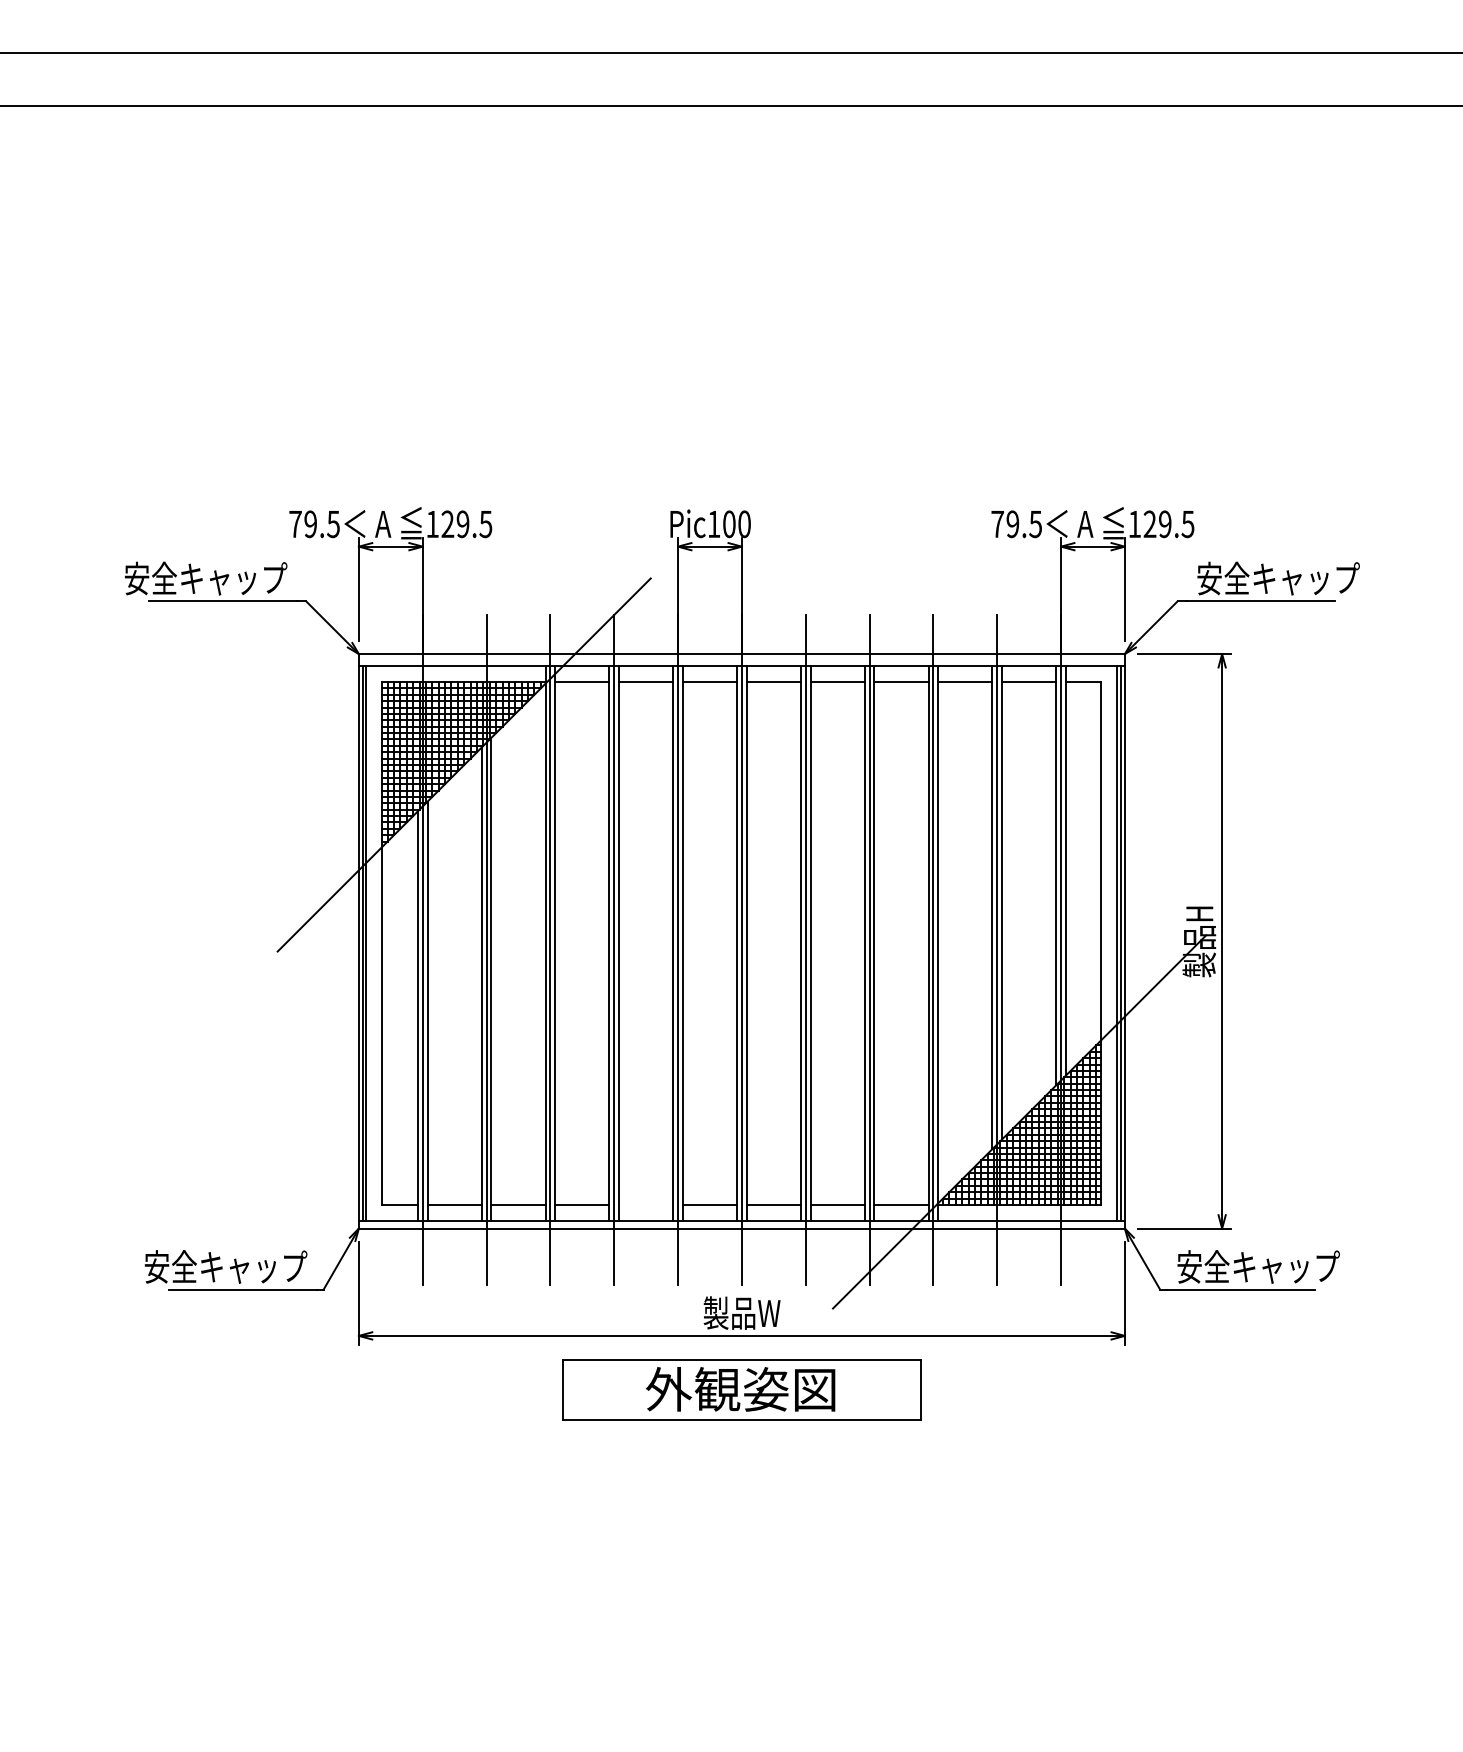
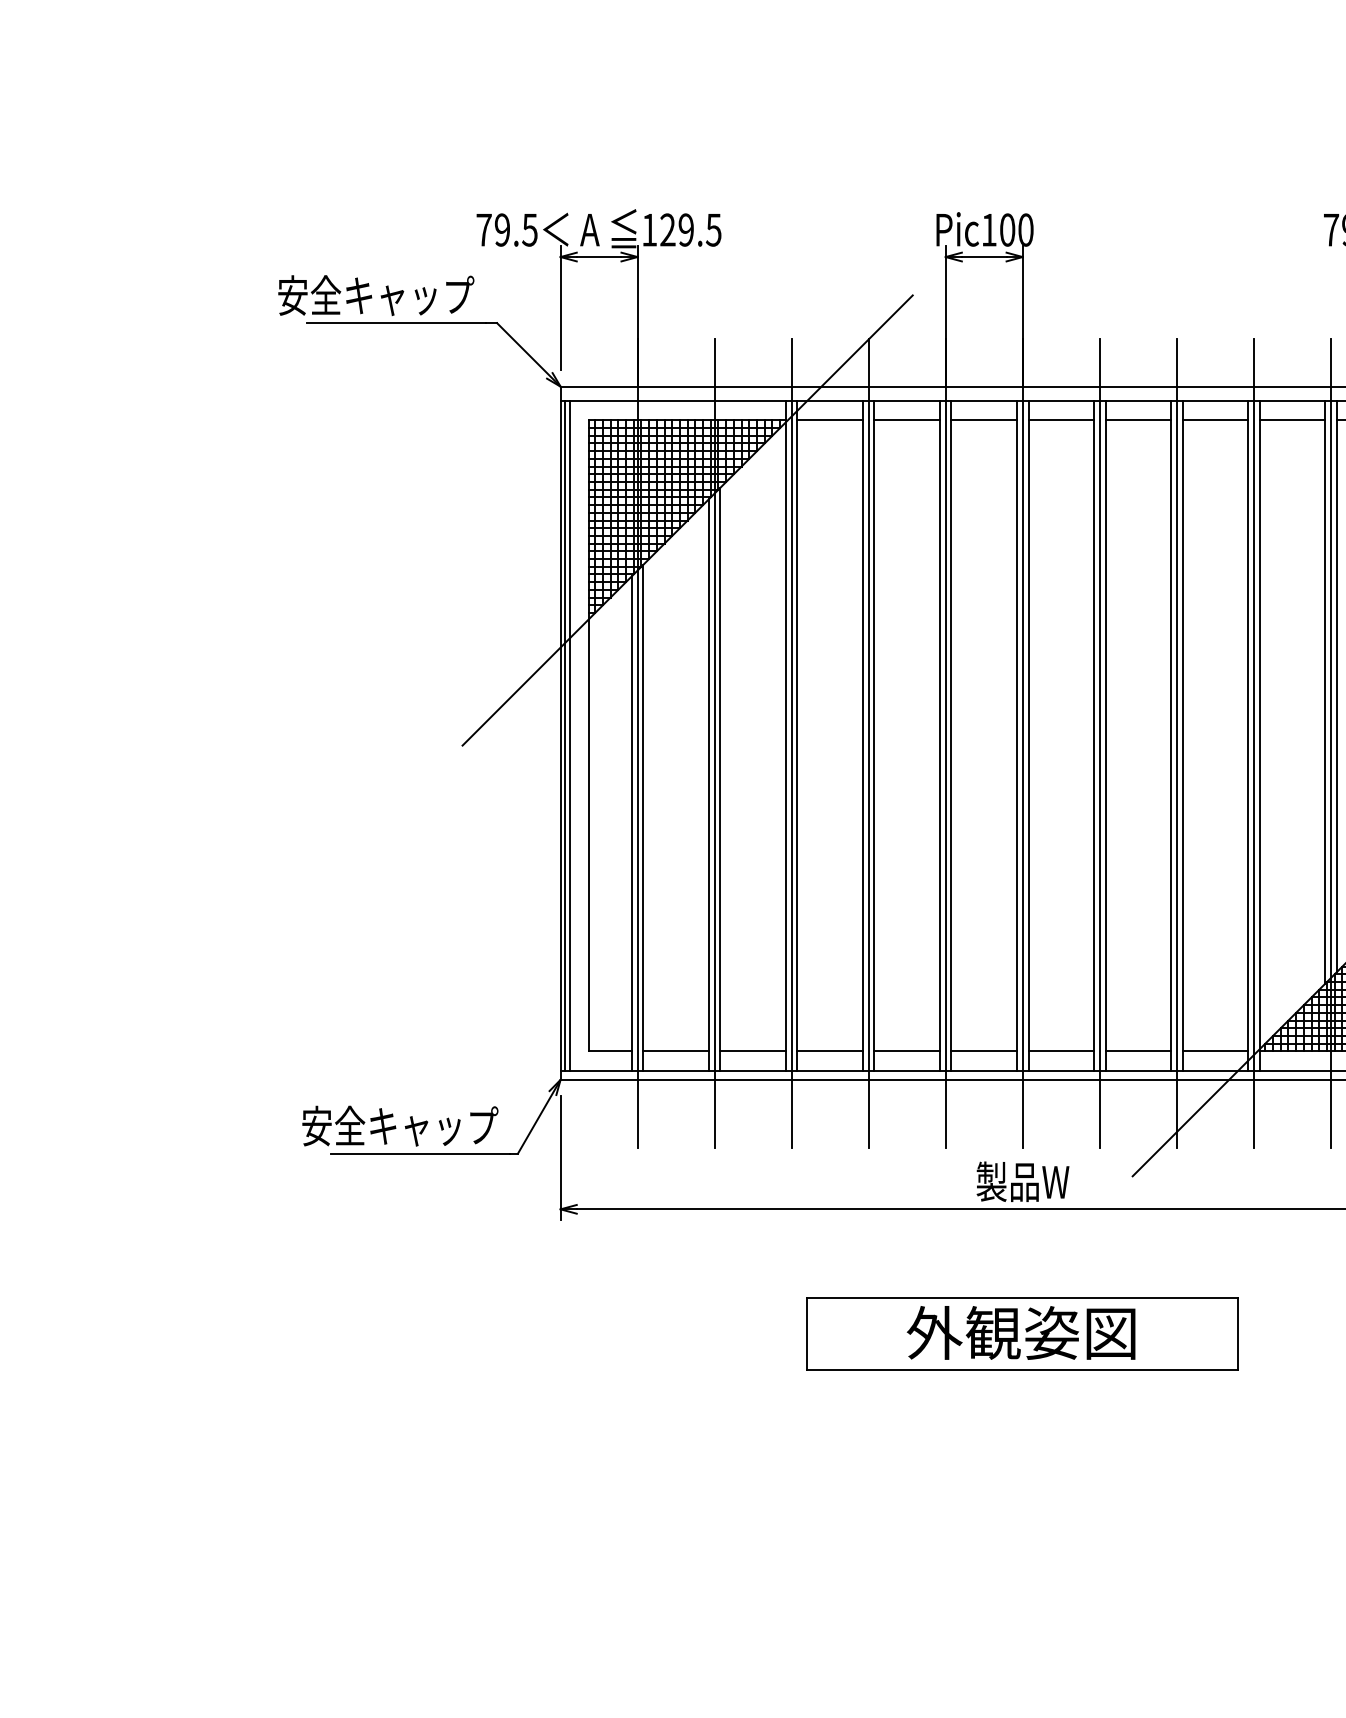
line: (646, 1204) -> (907, 1050), added
part: (741, 1389) -> (1022, 1333), moved

